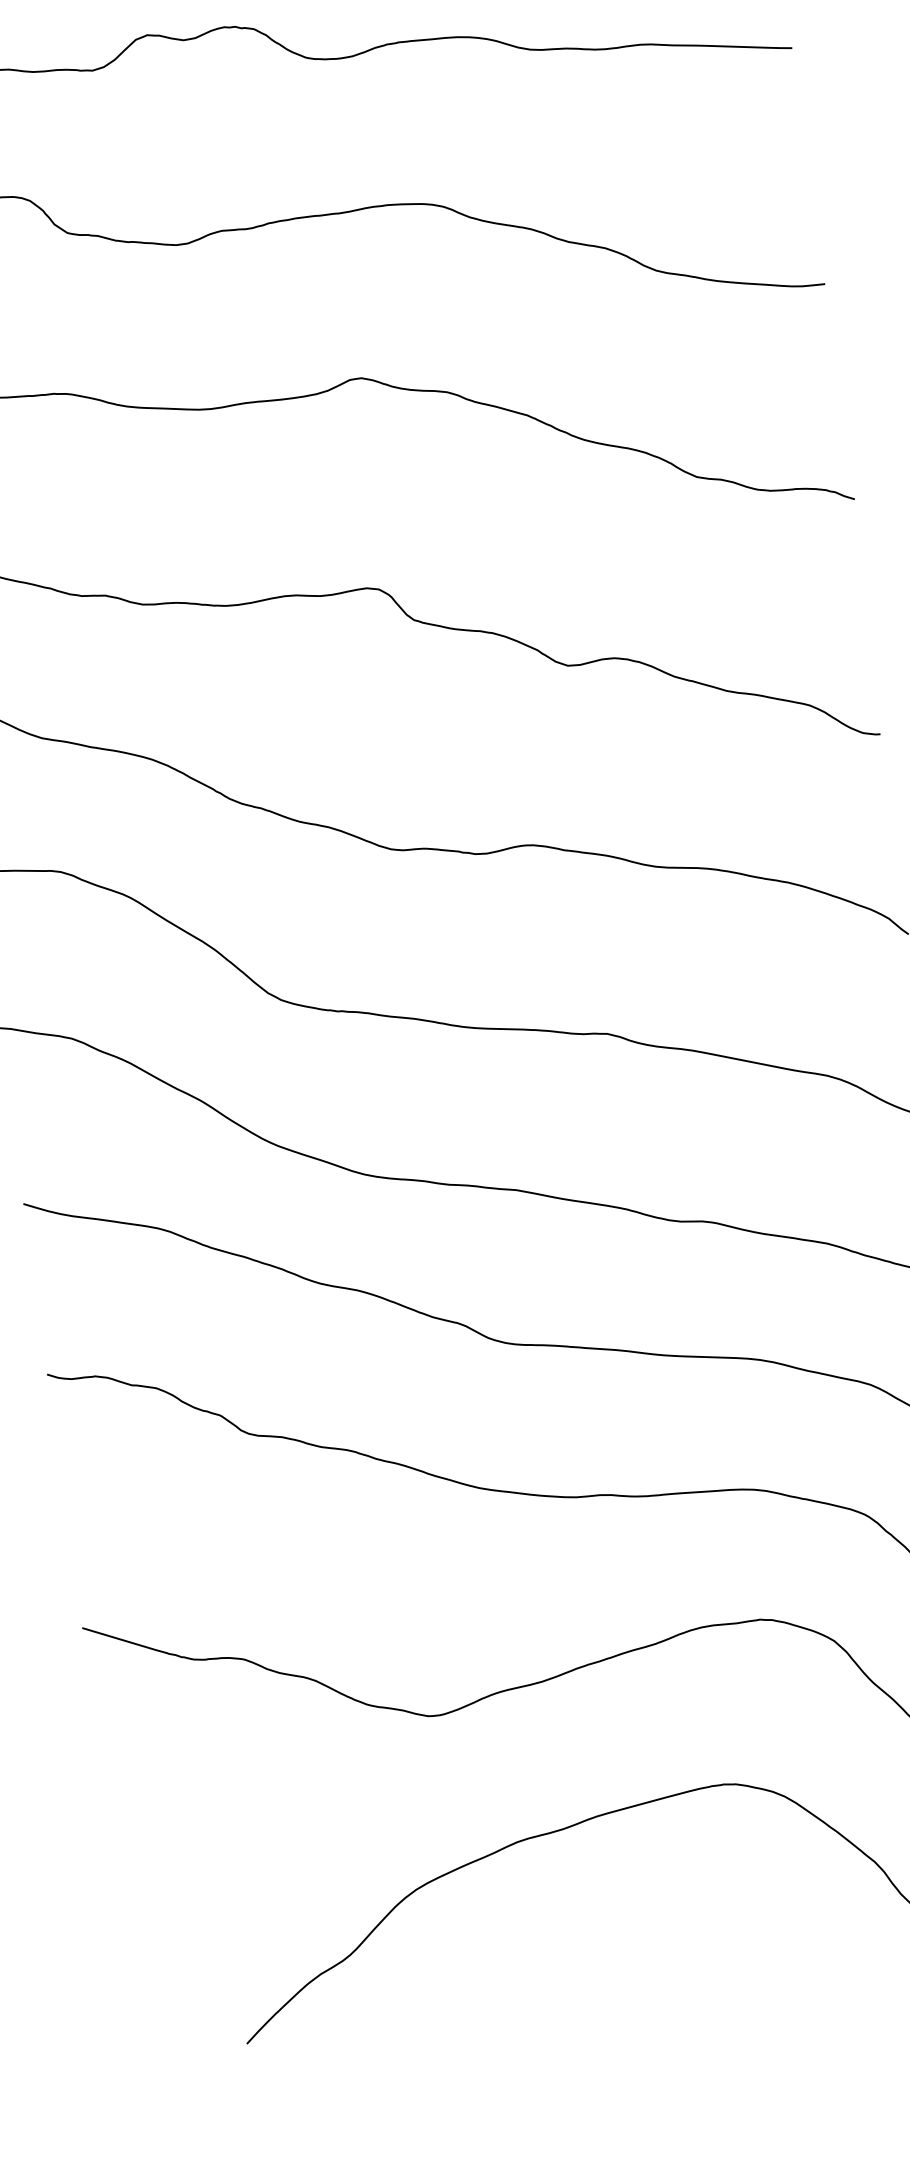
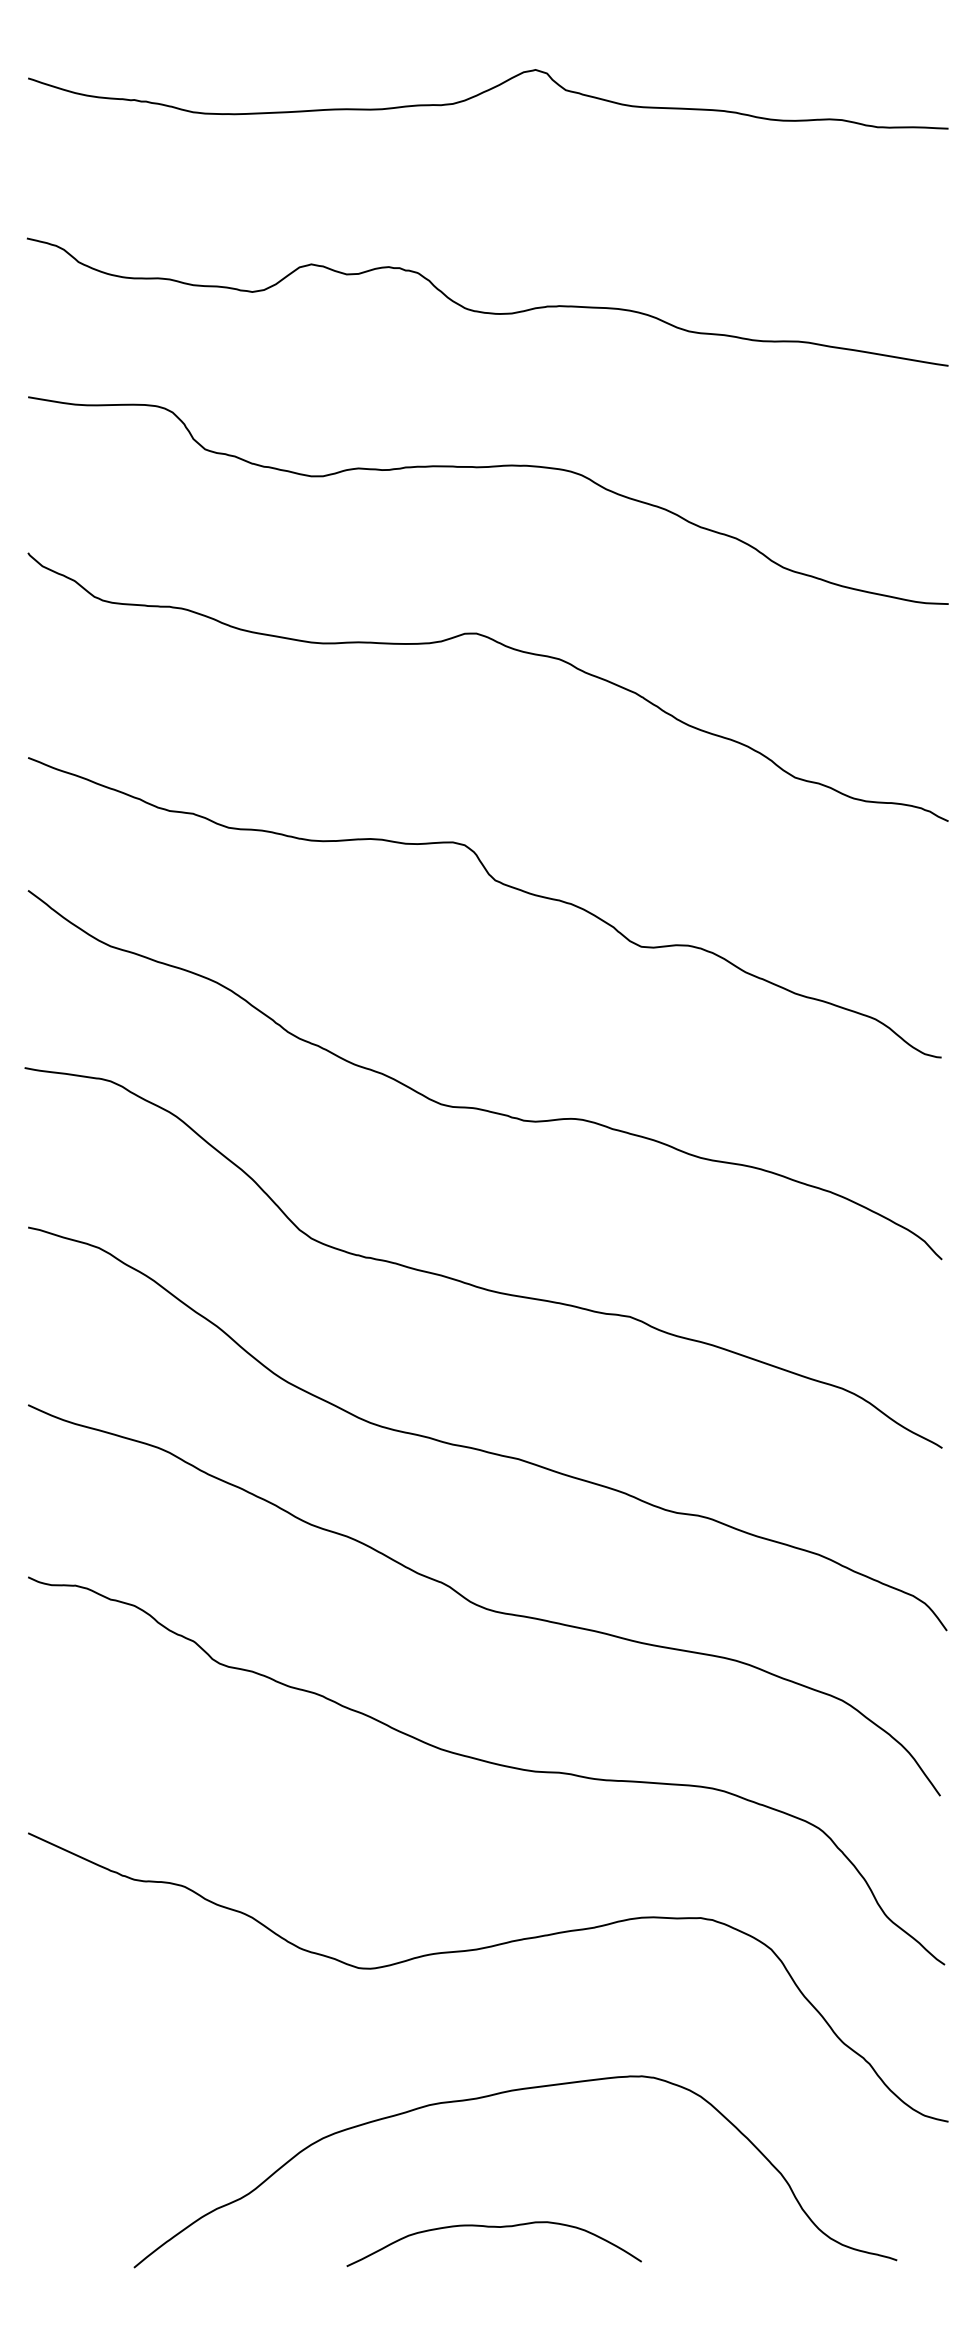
curve: (597, 1954) -> (493, 2227), added

